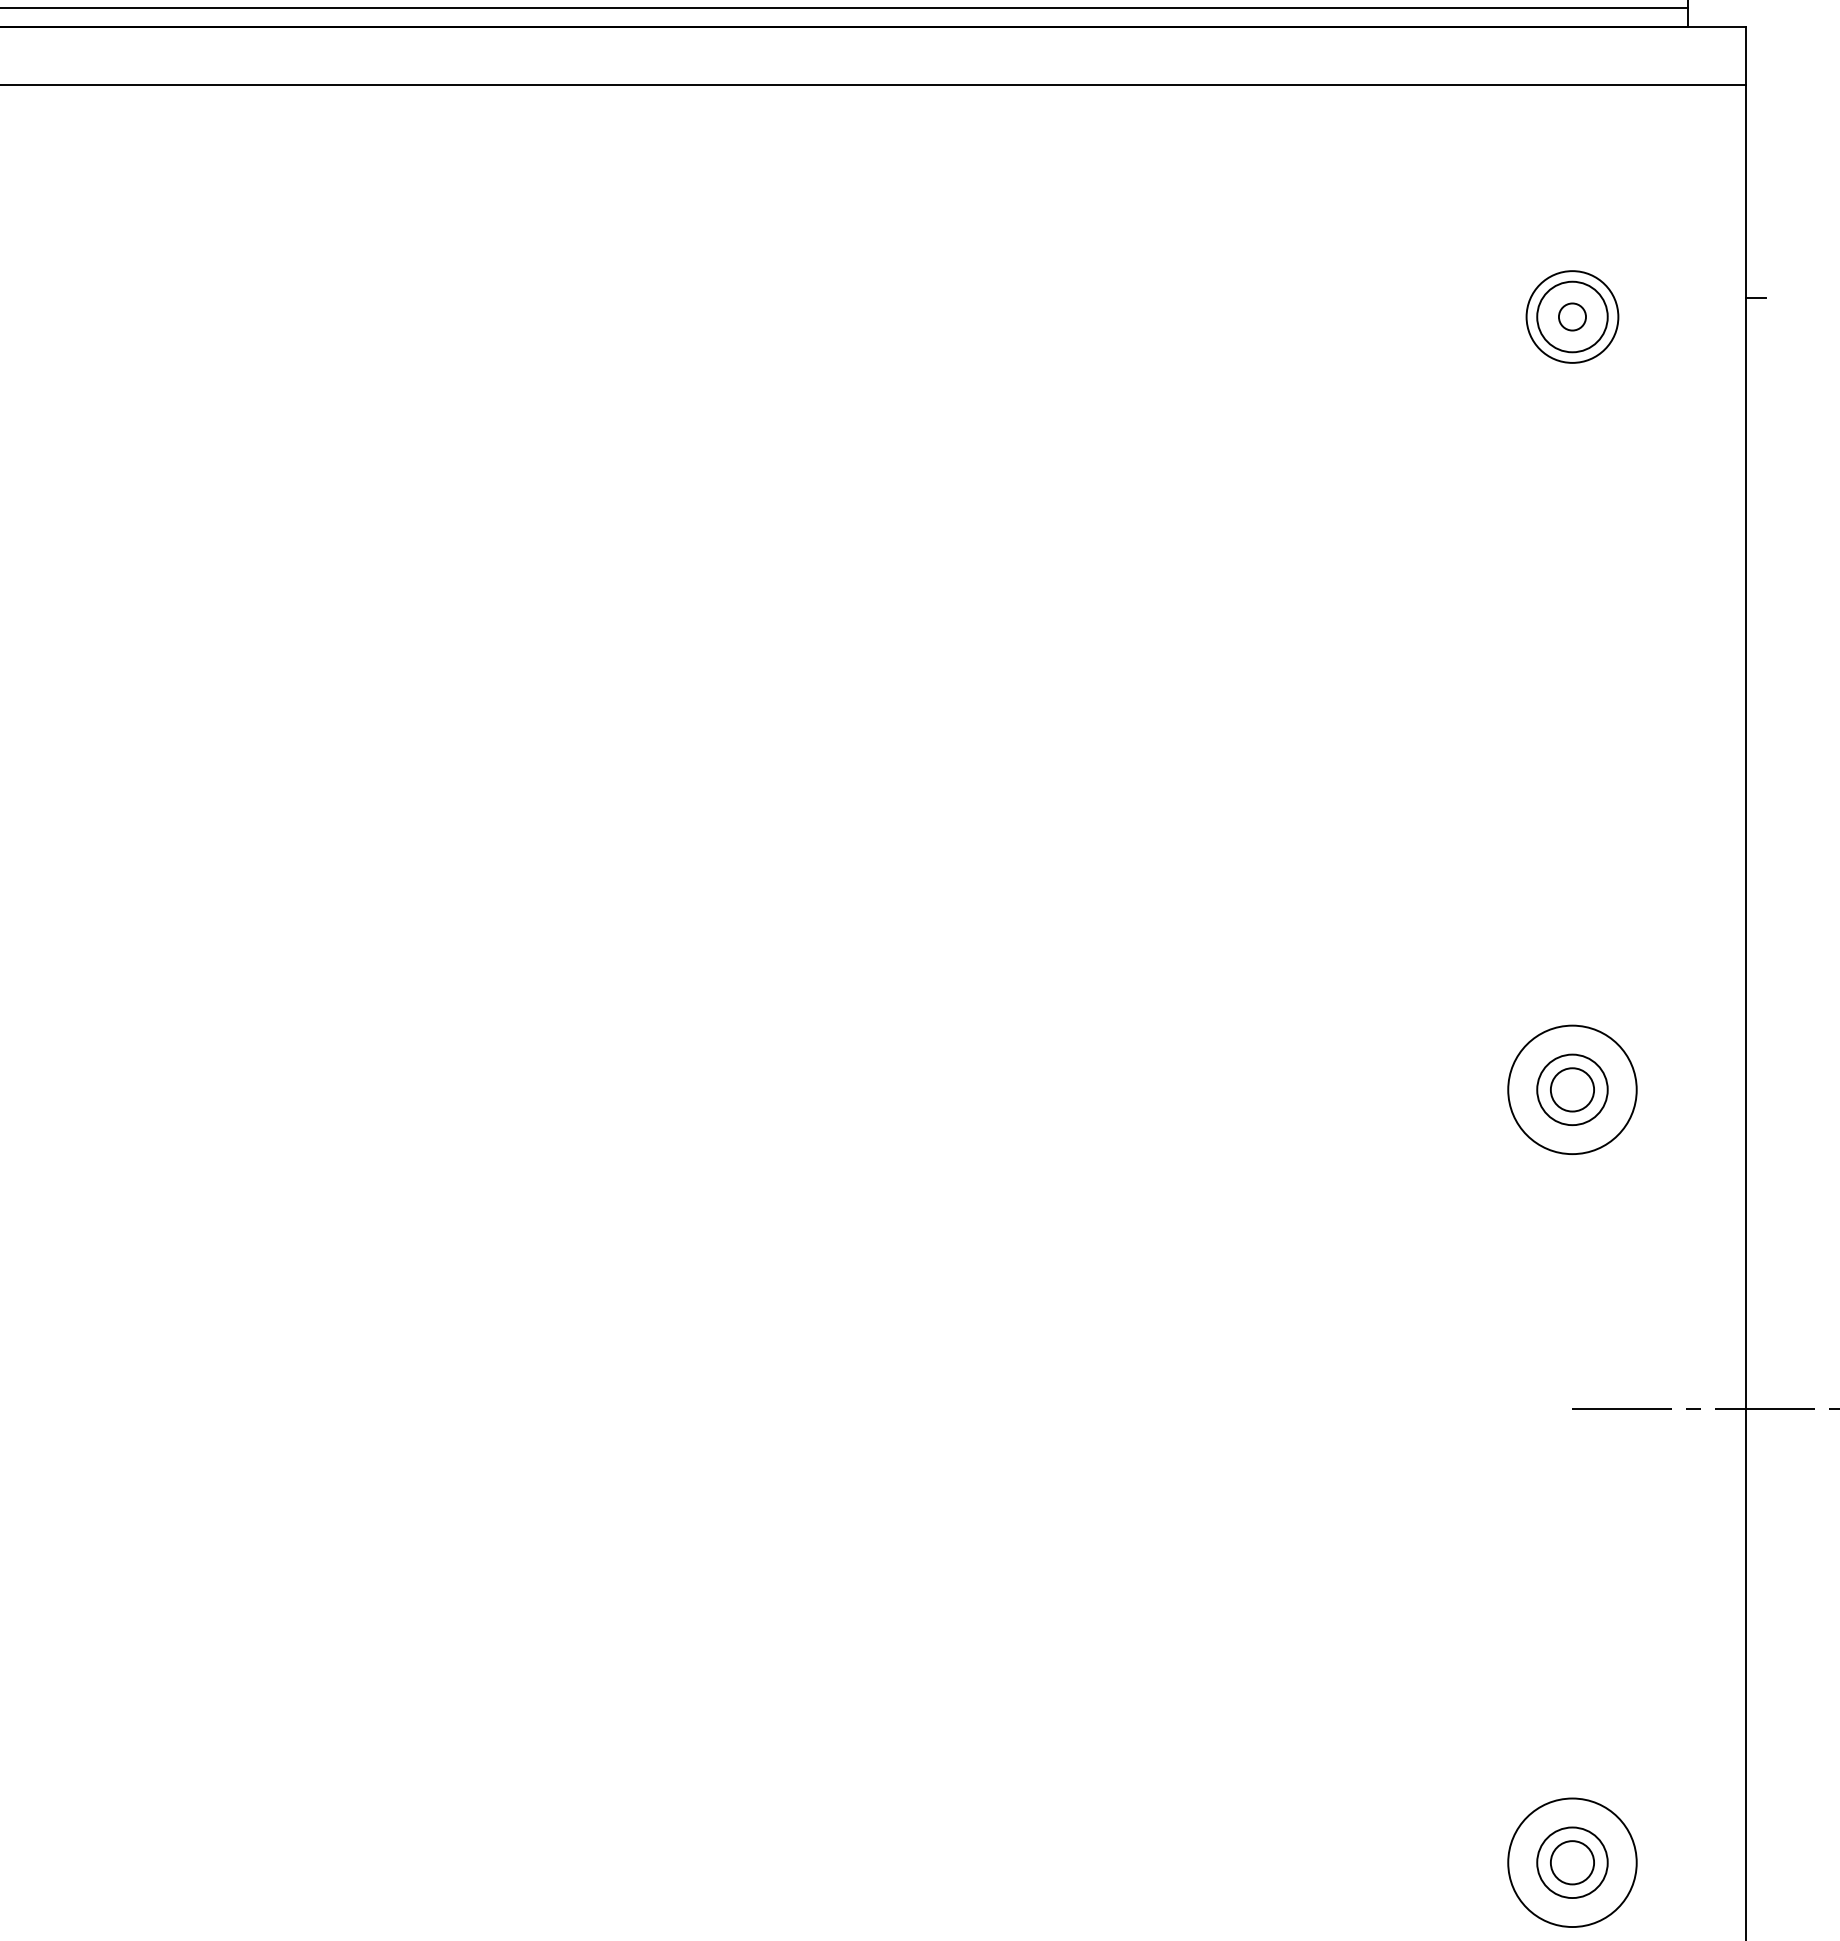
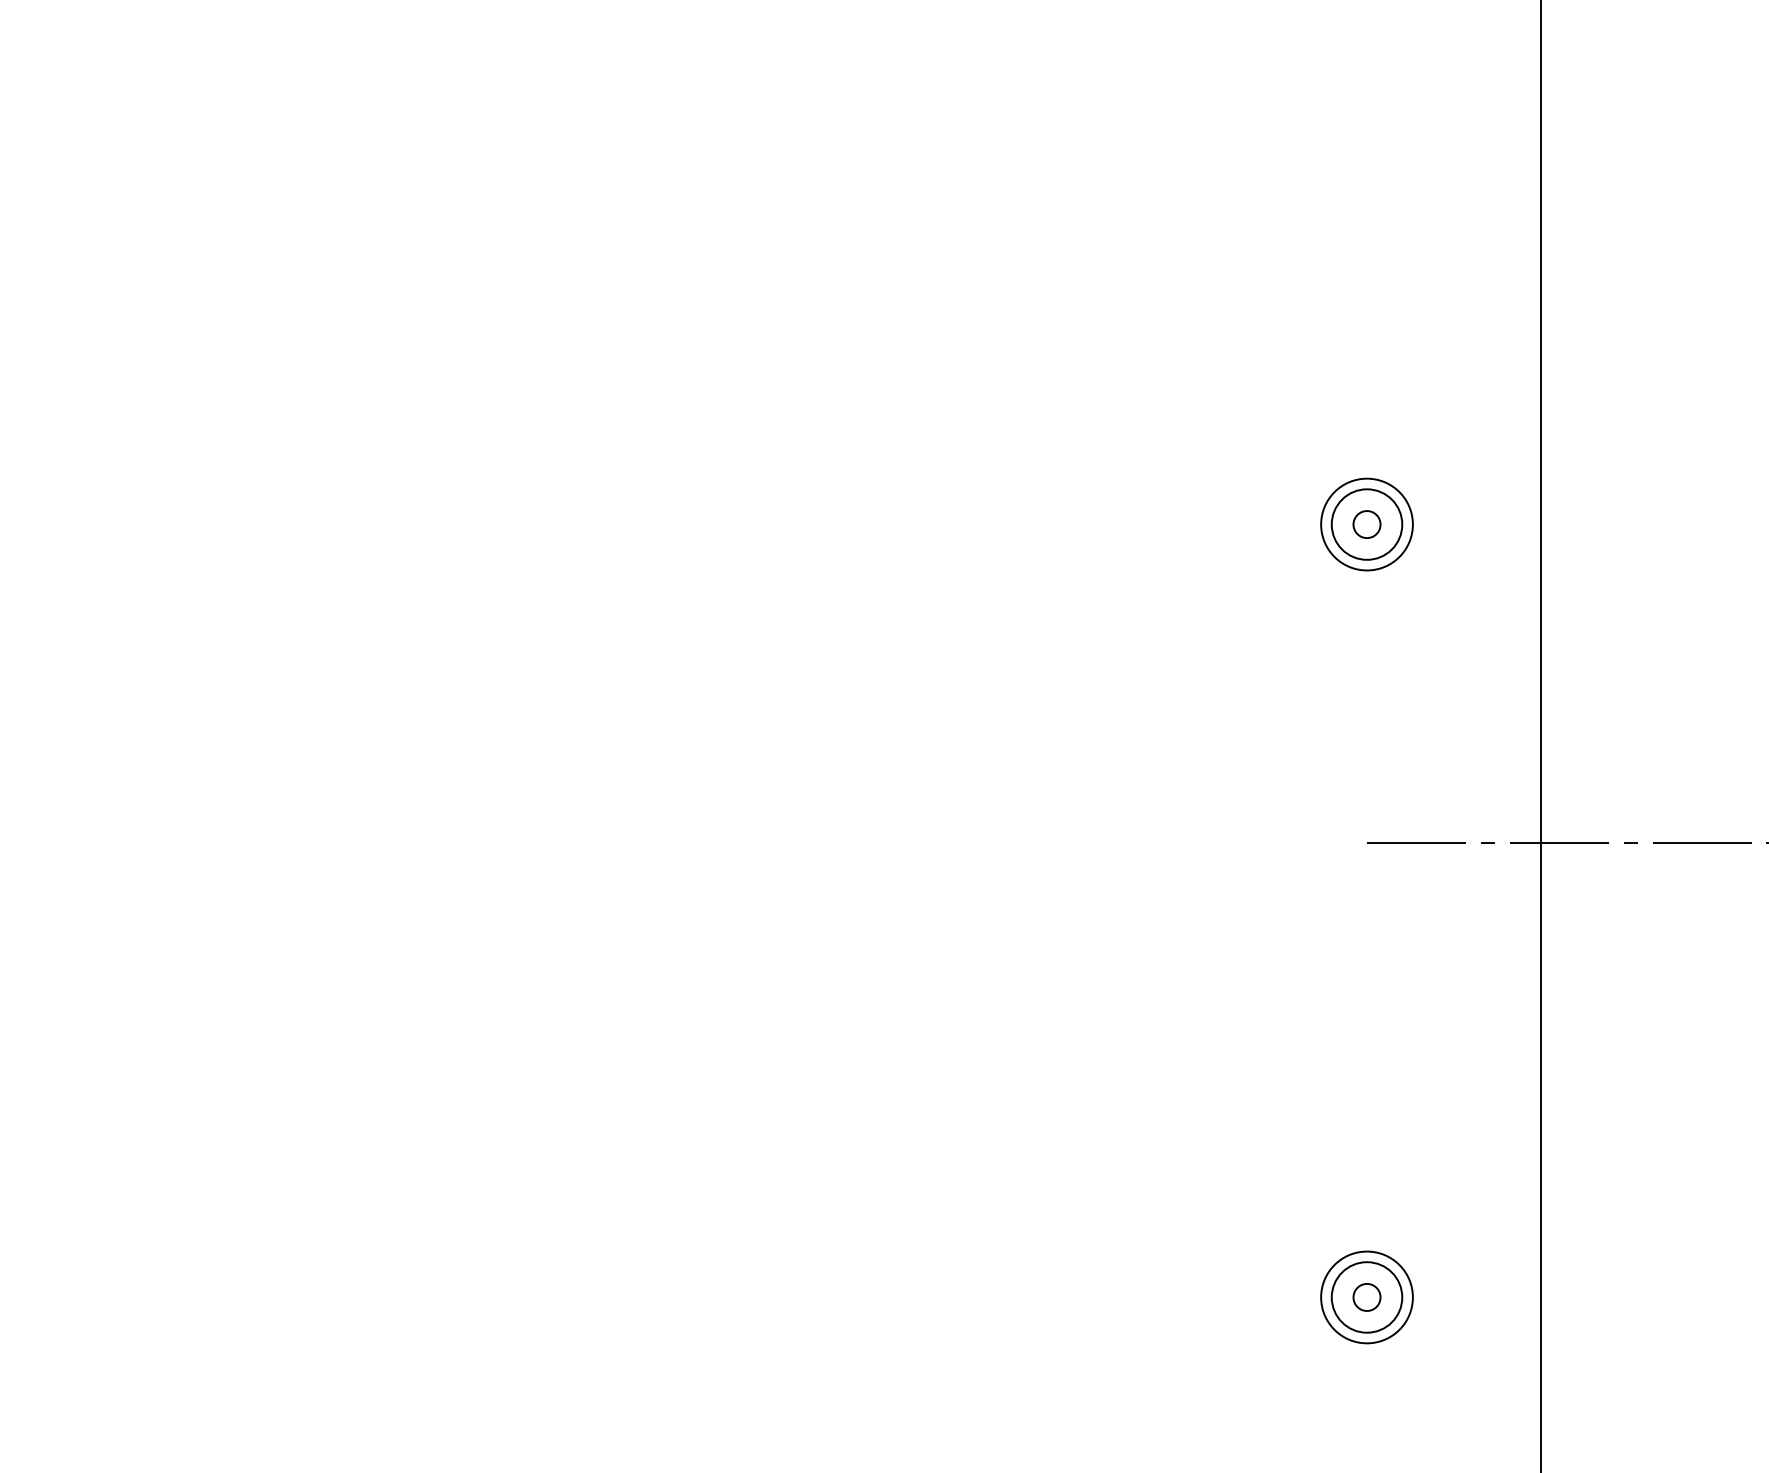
circle: (1572, 1089) -> (1367, 524), size x0.62
circle: (1572, 1089) -> (1367, 524), size x0.71
circle: (1572, 1862) -> (1367, 1297), size x0.62
circle: (1572, 1862) -> (1367, 1297), size x0.71

